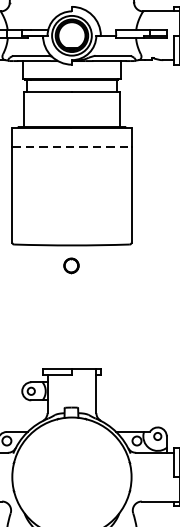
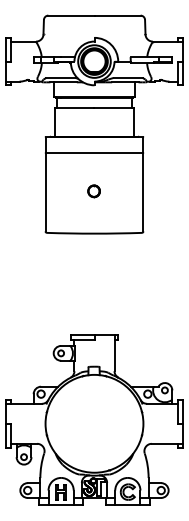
line: (71, 146) -> (94, 152), dashed -> solid
part: (70, 265) -> (93, 191), moved

